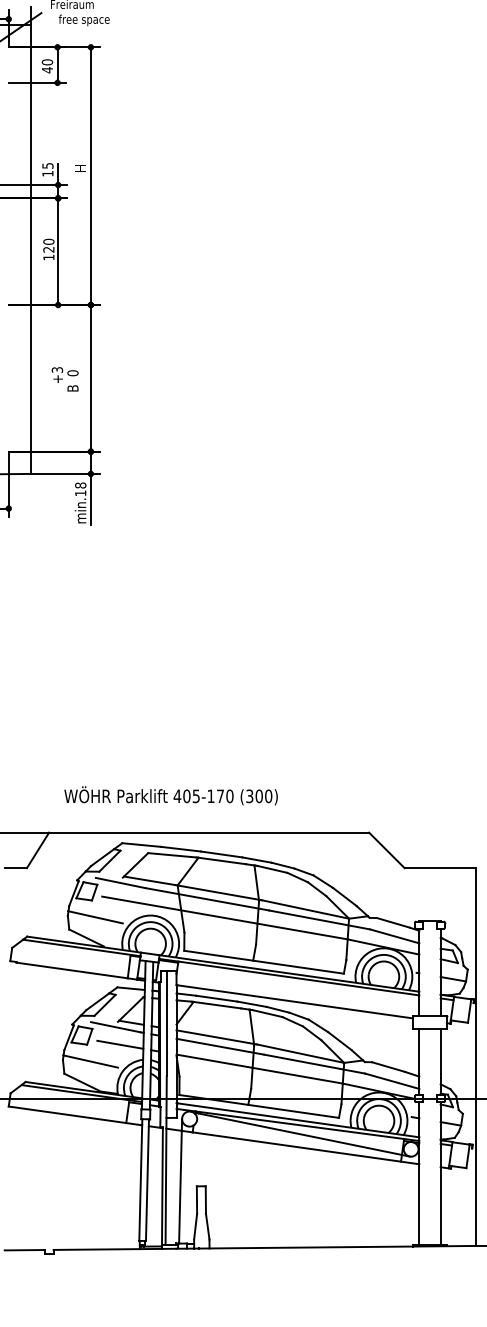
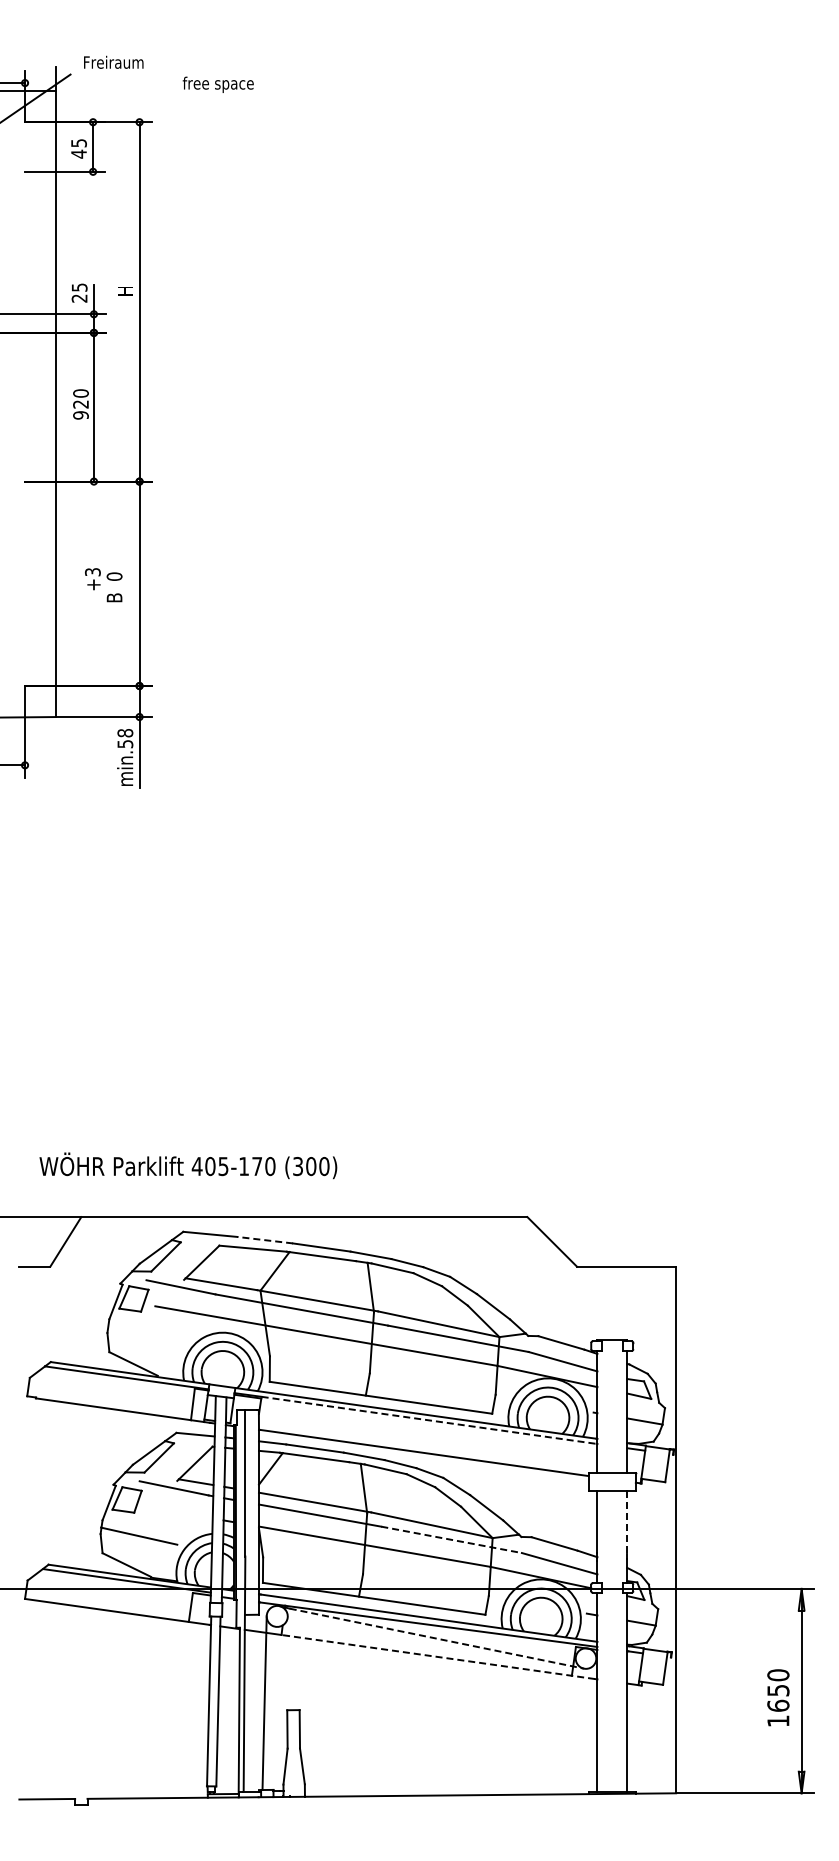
text: (83, 20) -> (217, 84), moved
text: (47, 62) -> (78, 143), 40 -> 45
text: (47, 173) -> (79, 298), 15 -> 25
text: (48, 257) -> (80, 415), 120 -> 920
text: (80, 493) -> (125, 744), min.18 -> min.58
text: (171, 795) -> (188, 1165), moved
line: (180, 849) -> (264, 1240), solid -> dashed
line: (95, 916) -> (145, 1334), removed
line: (298, 978) -> (429, 1420), solid -> dashed
line: (120, 1044) -> (180, 1512), removed
line: (440, 1052) -> (627, 1523), solid -> dashed
line: (314, 1063) -> (451, 1539), solid -> dashed
line: (304, 1134) -> (437, 1638), solid -> dashed
line: (304, 1147) -> (437, 1656), solid -> dashed

